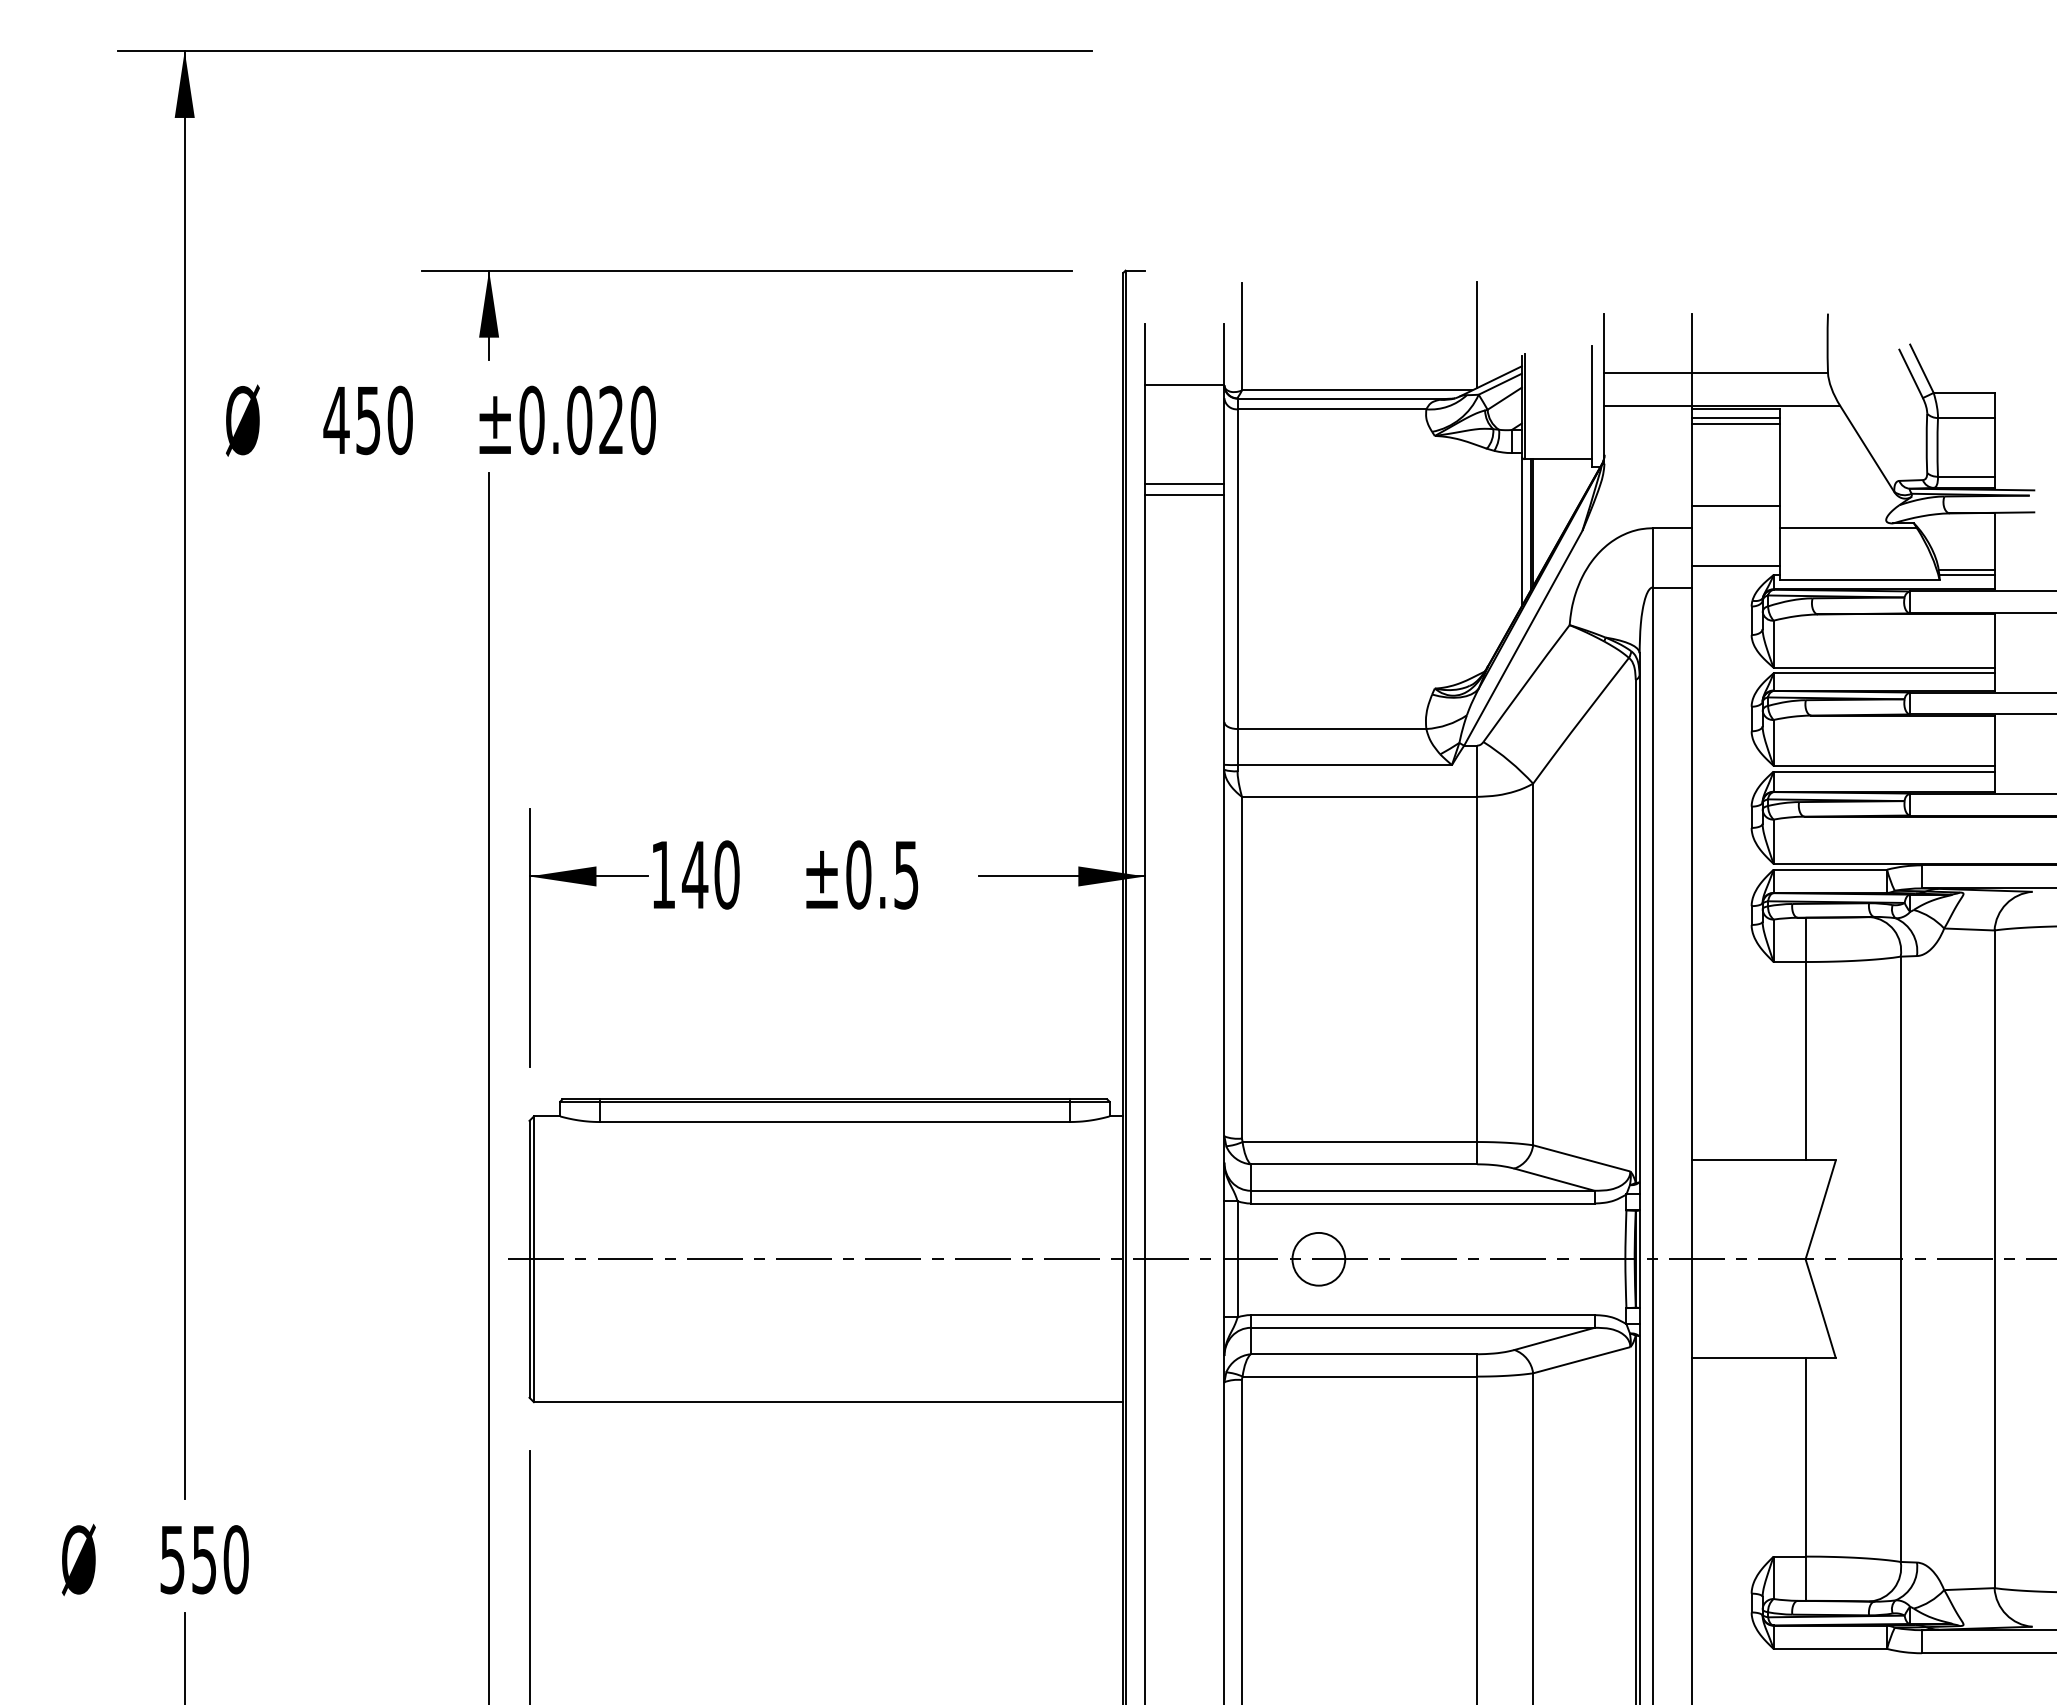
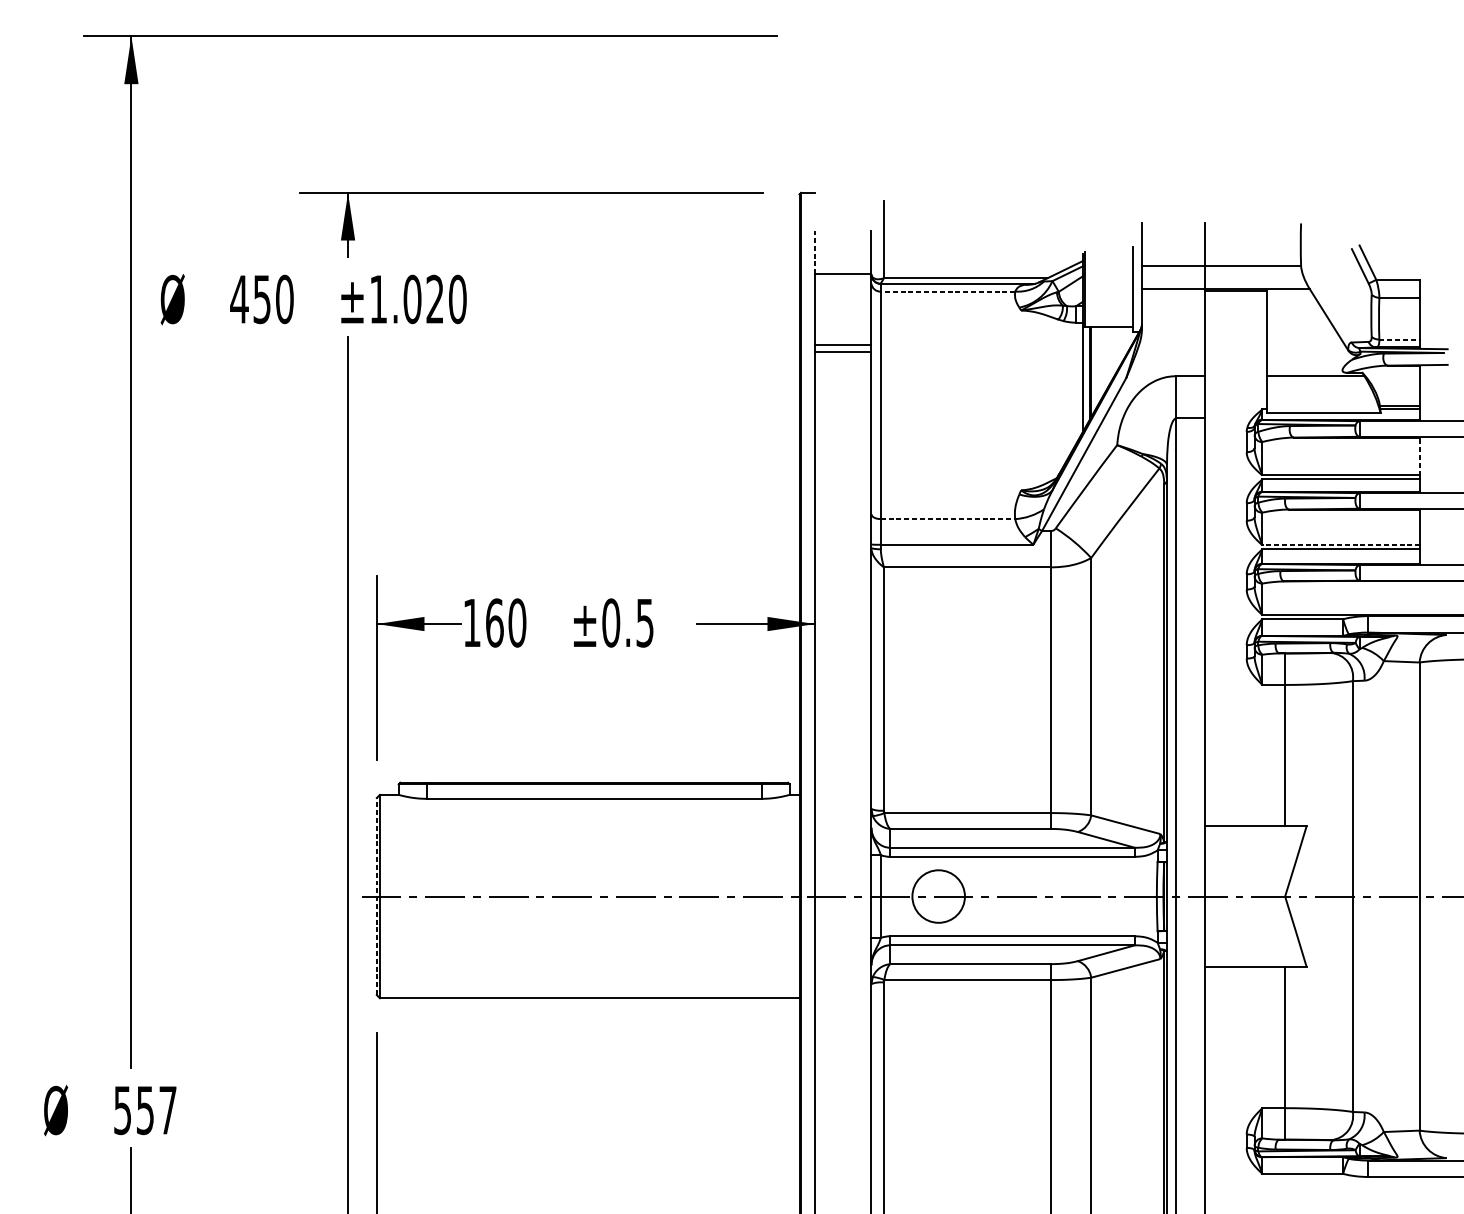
line: (1477, 335) -> (1051, 238), removed
line: (1145, 354) -> (815, 252), solid -> dashed
line: (1331, 409) -> (947, 291), solid -> dashed
line: (1736, 418) -> (1235, 298), removed
text: (531, 420) -> (378, 299), ±0.020 -> ±1.020
line: (1736, 424) -> (1235, 302), removed
line: (1966, 476) -> (1399, 339), solid -> dashed
line: (1736, 505) -> (1235, 360), removed
line: (1736, 566) -> (1235, 403), removed
line: (1995, 641) -> (1420, 456), solid -> dashed
line: (1332, 729) -> (948, 519), solid -> dashed
line: (1884, 765) -> (1341, 545), solid -> dashed
text: (695, 874) -> (494, 622), 140 -> 160
line: (529, 1258) -> (376, 895), solid -> dashed
circle: (1318, 1258) -> (938, 895), size x1.4
text: (235, 1559) -> (167, 1110), 550 -> 557

